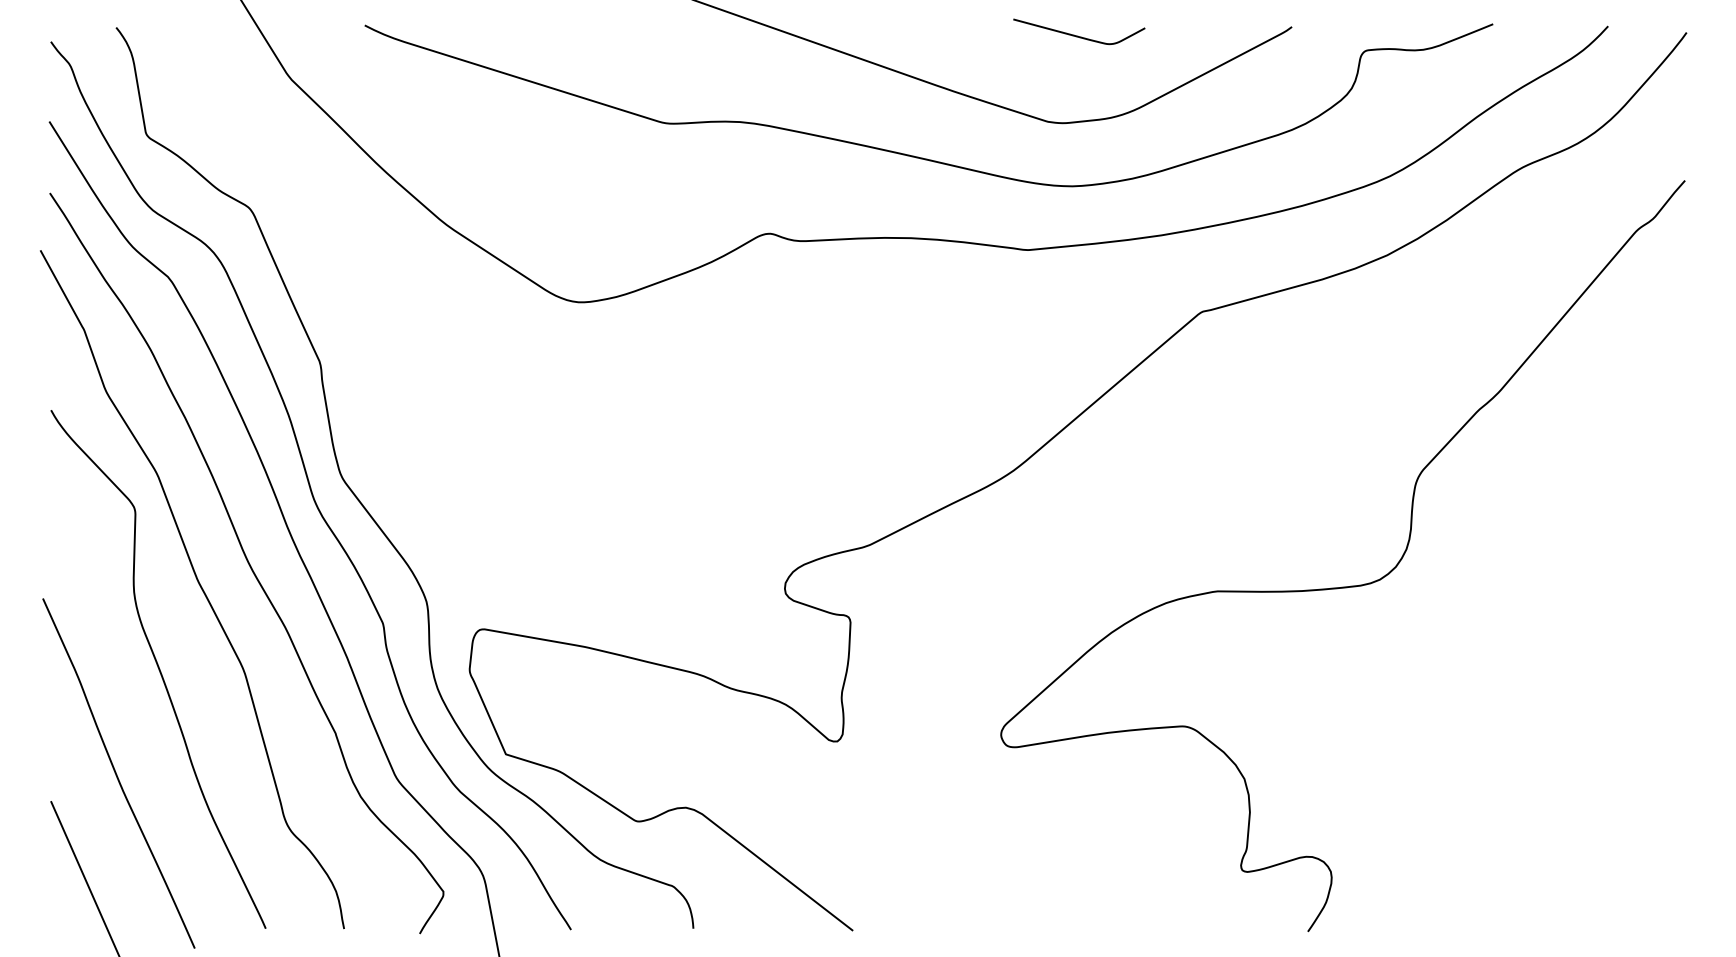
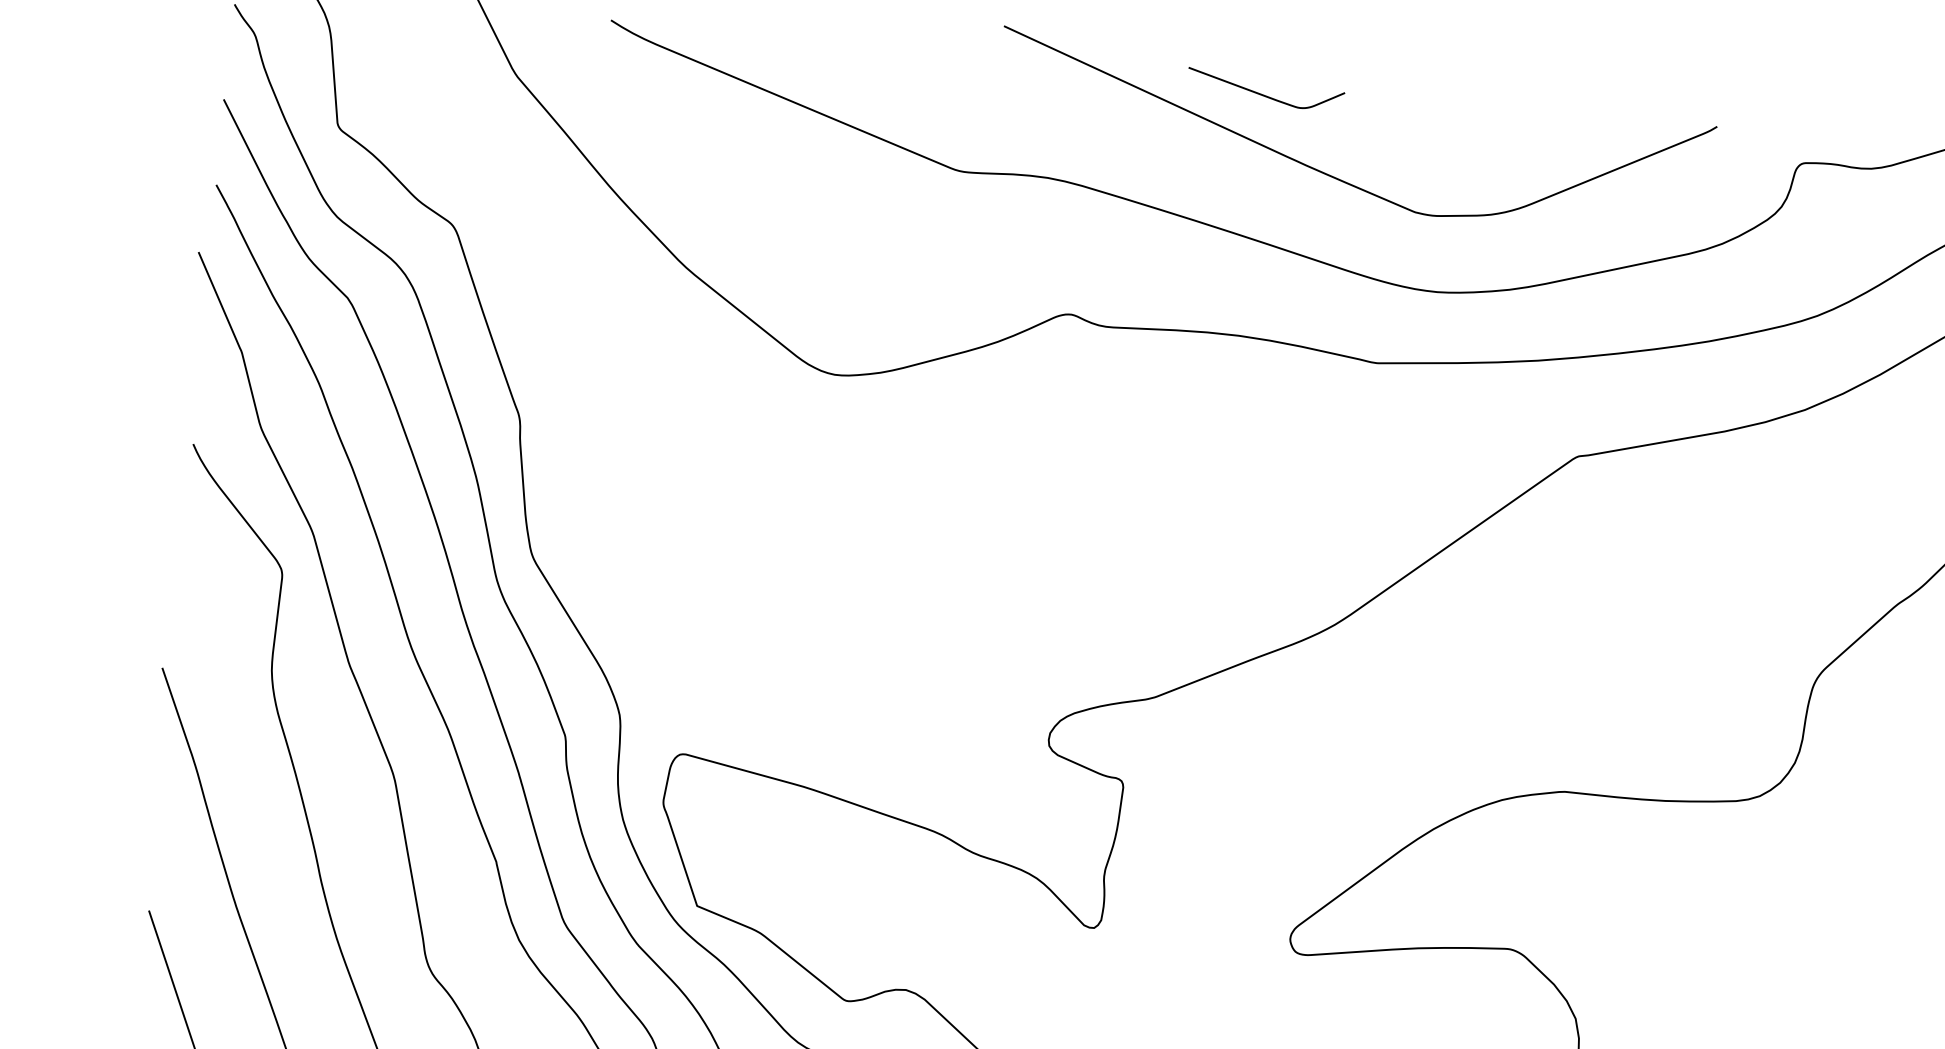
curve: (1077, 35) -> (1263, 94), moved

